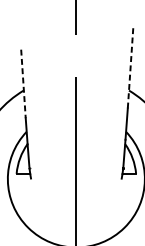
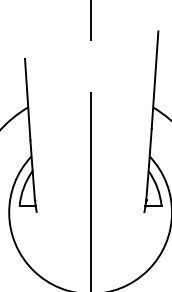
line: (130, 67) -> (155, 80), dashed -> solid
line: (23, 83) -> (27, 99), dashed -> solid

